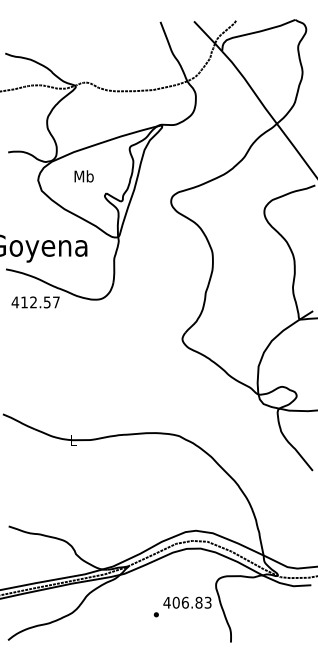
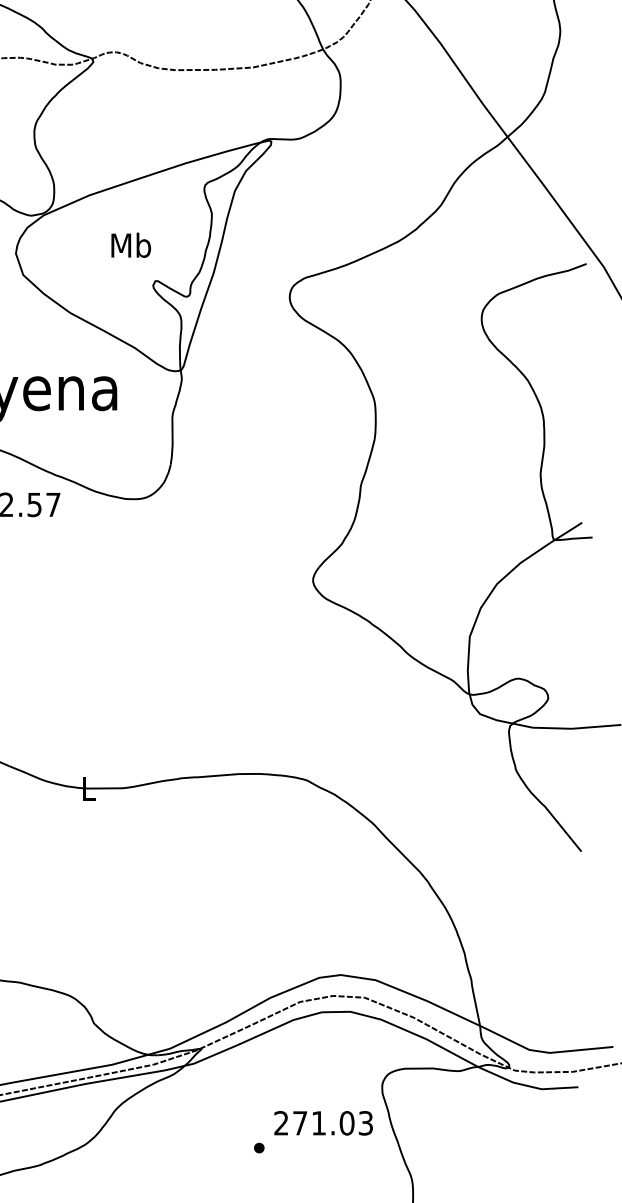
text: (83, 176) -> (129, 245), moved
text: (182, 602) -> (313, 1122), 406.83 -> 271.03

